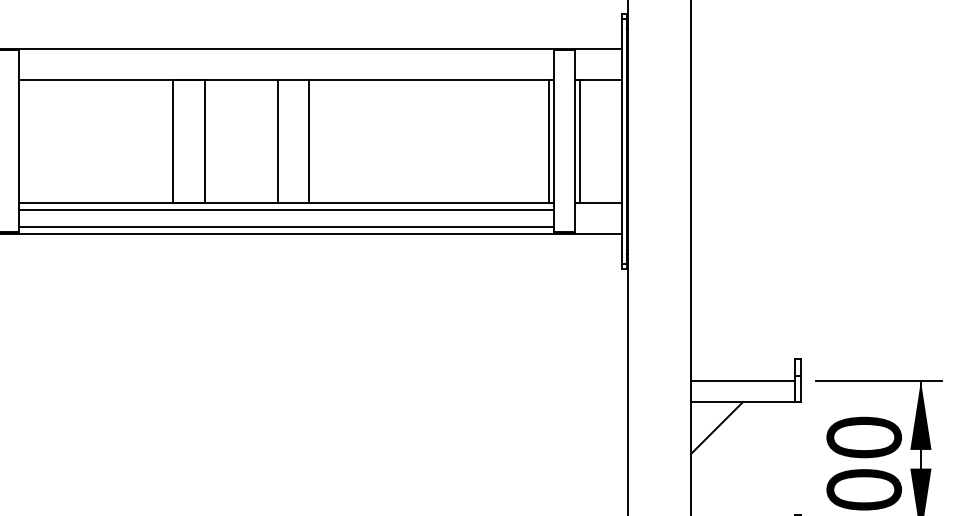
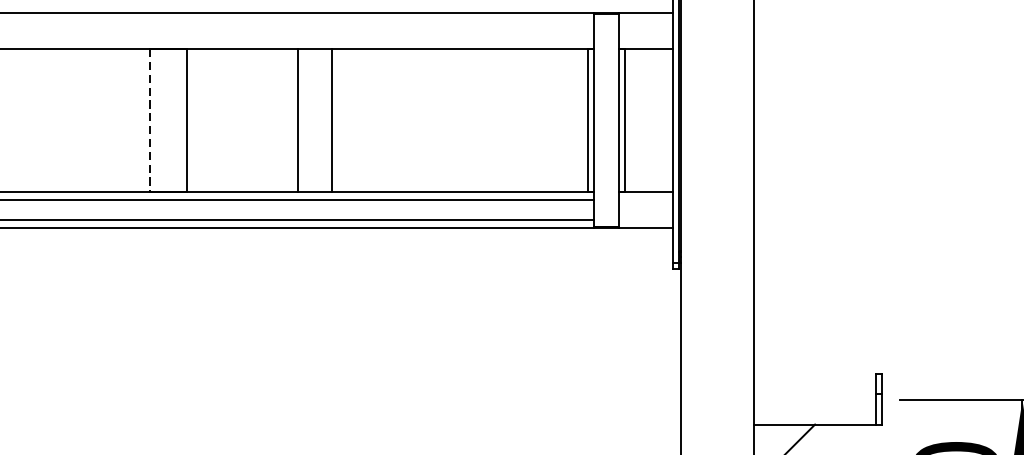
line: (173, 141) -> (150, 120), solid -> dashed
line: (277, 141) -> (297, 120), moved
line: (308, 141) -> (331, 120), moved
line: (743, 381) -> (815, 400), removed

